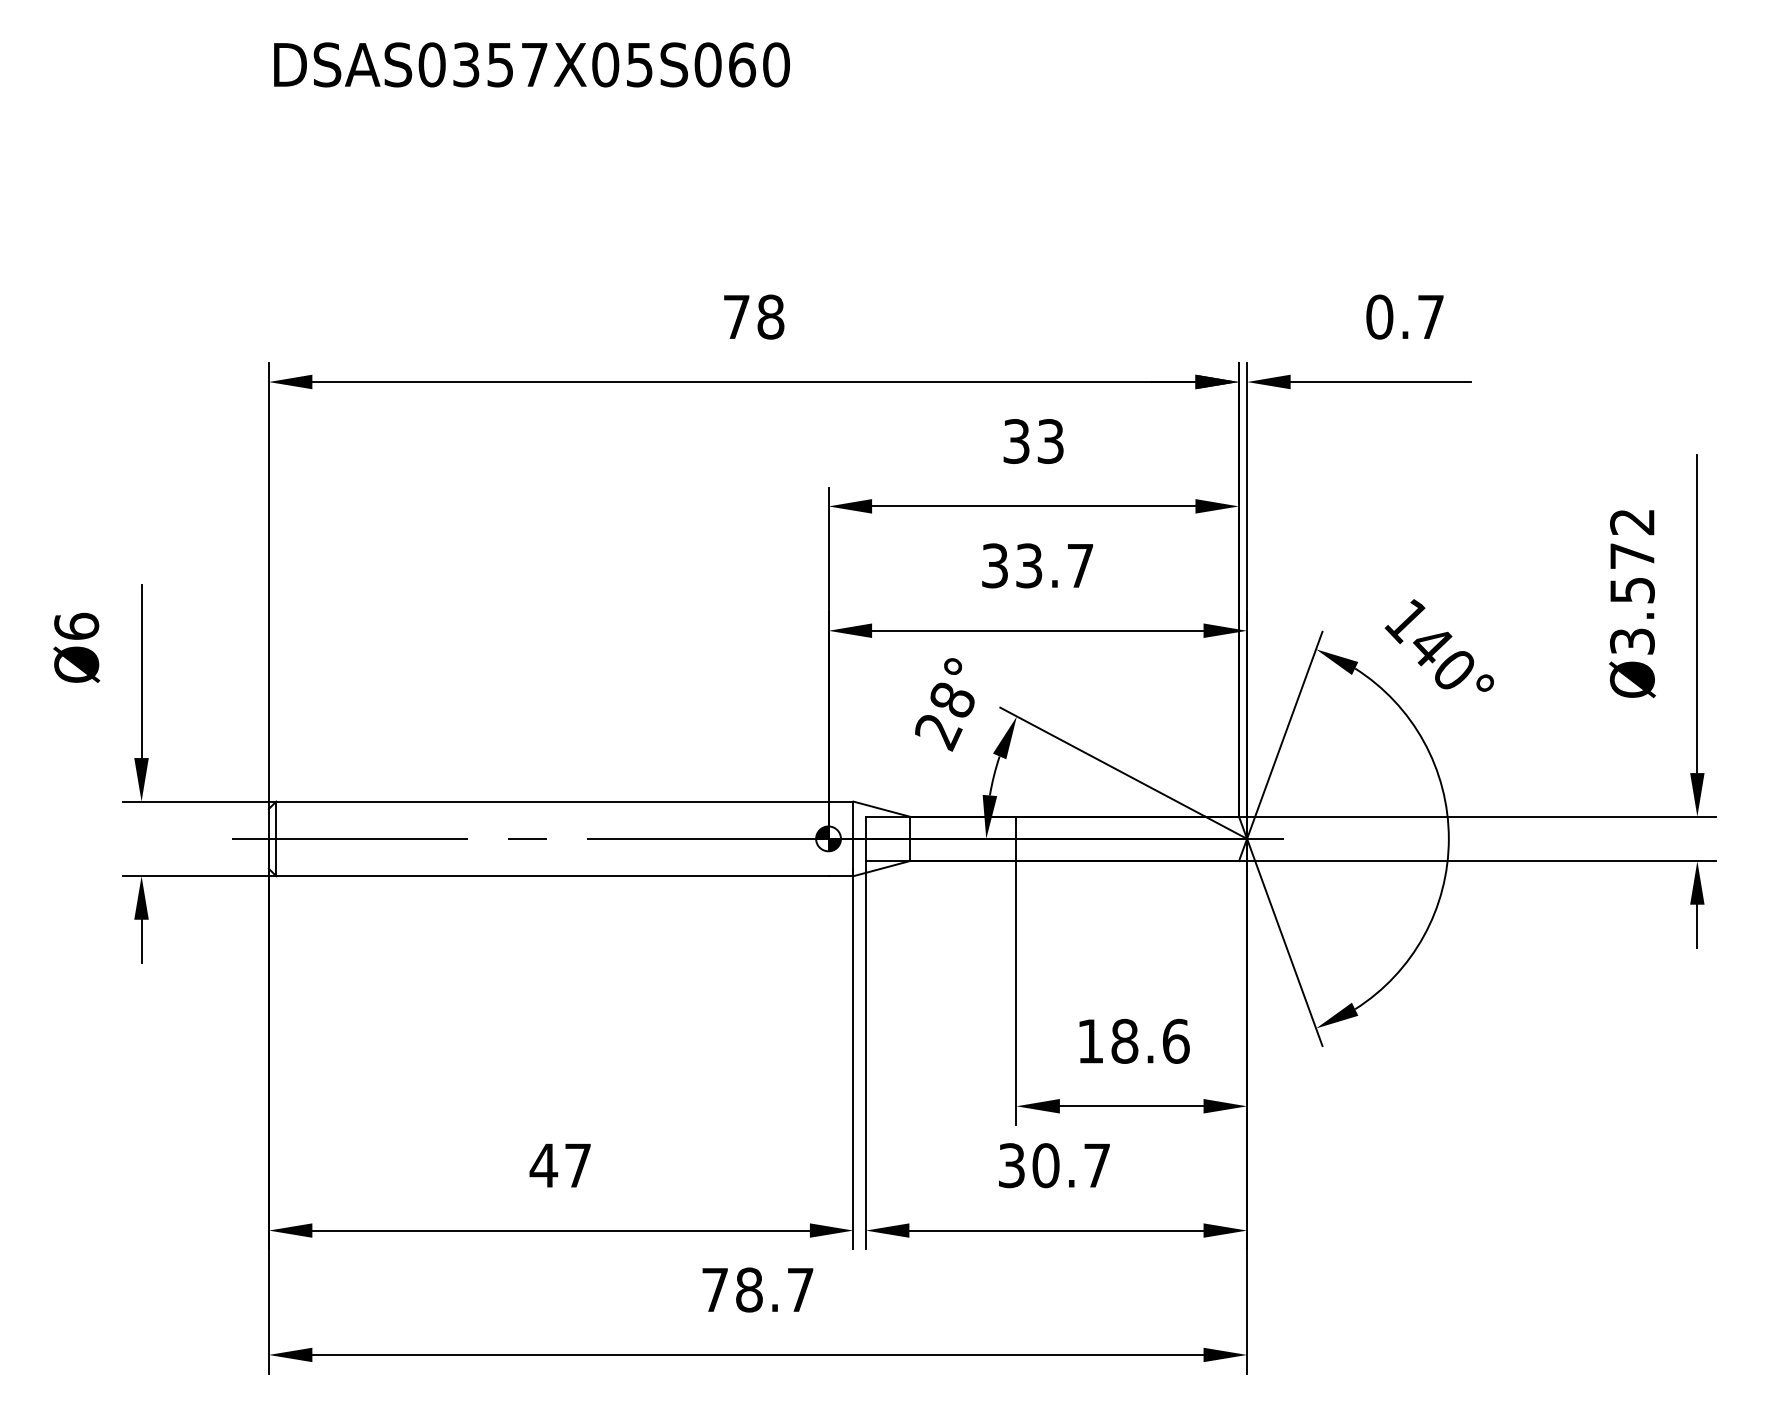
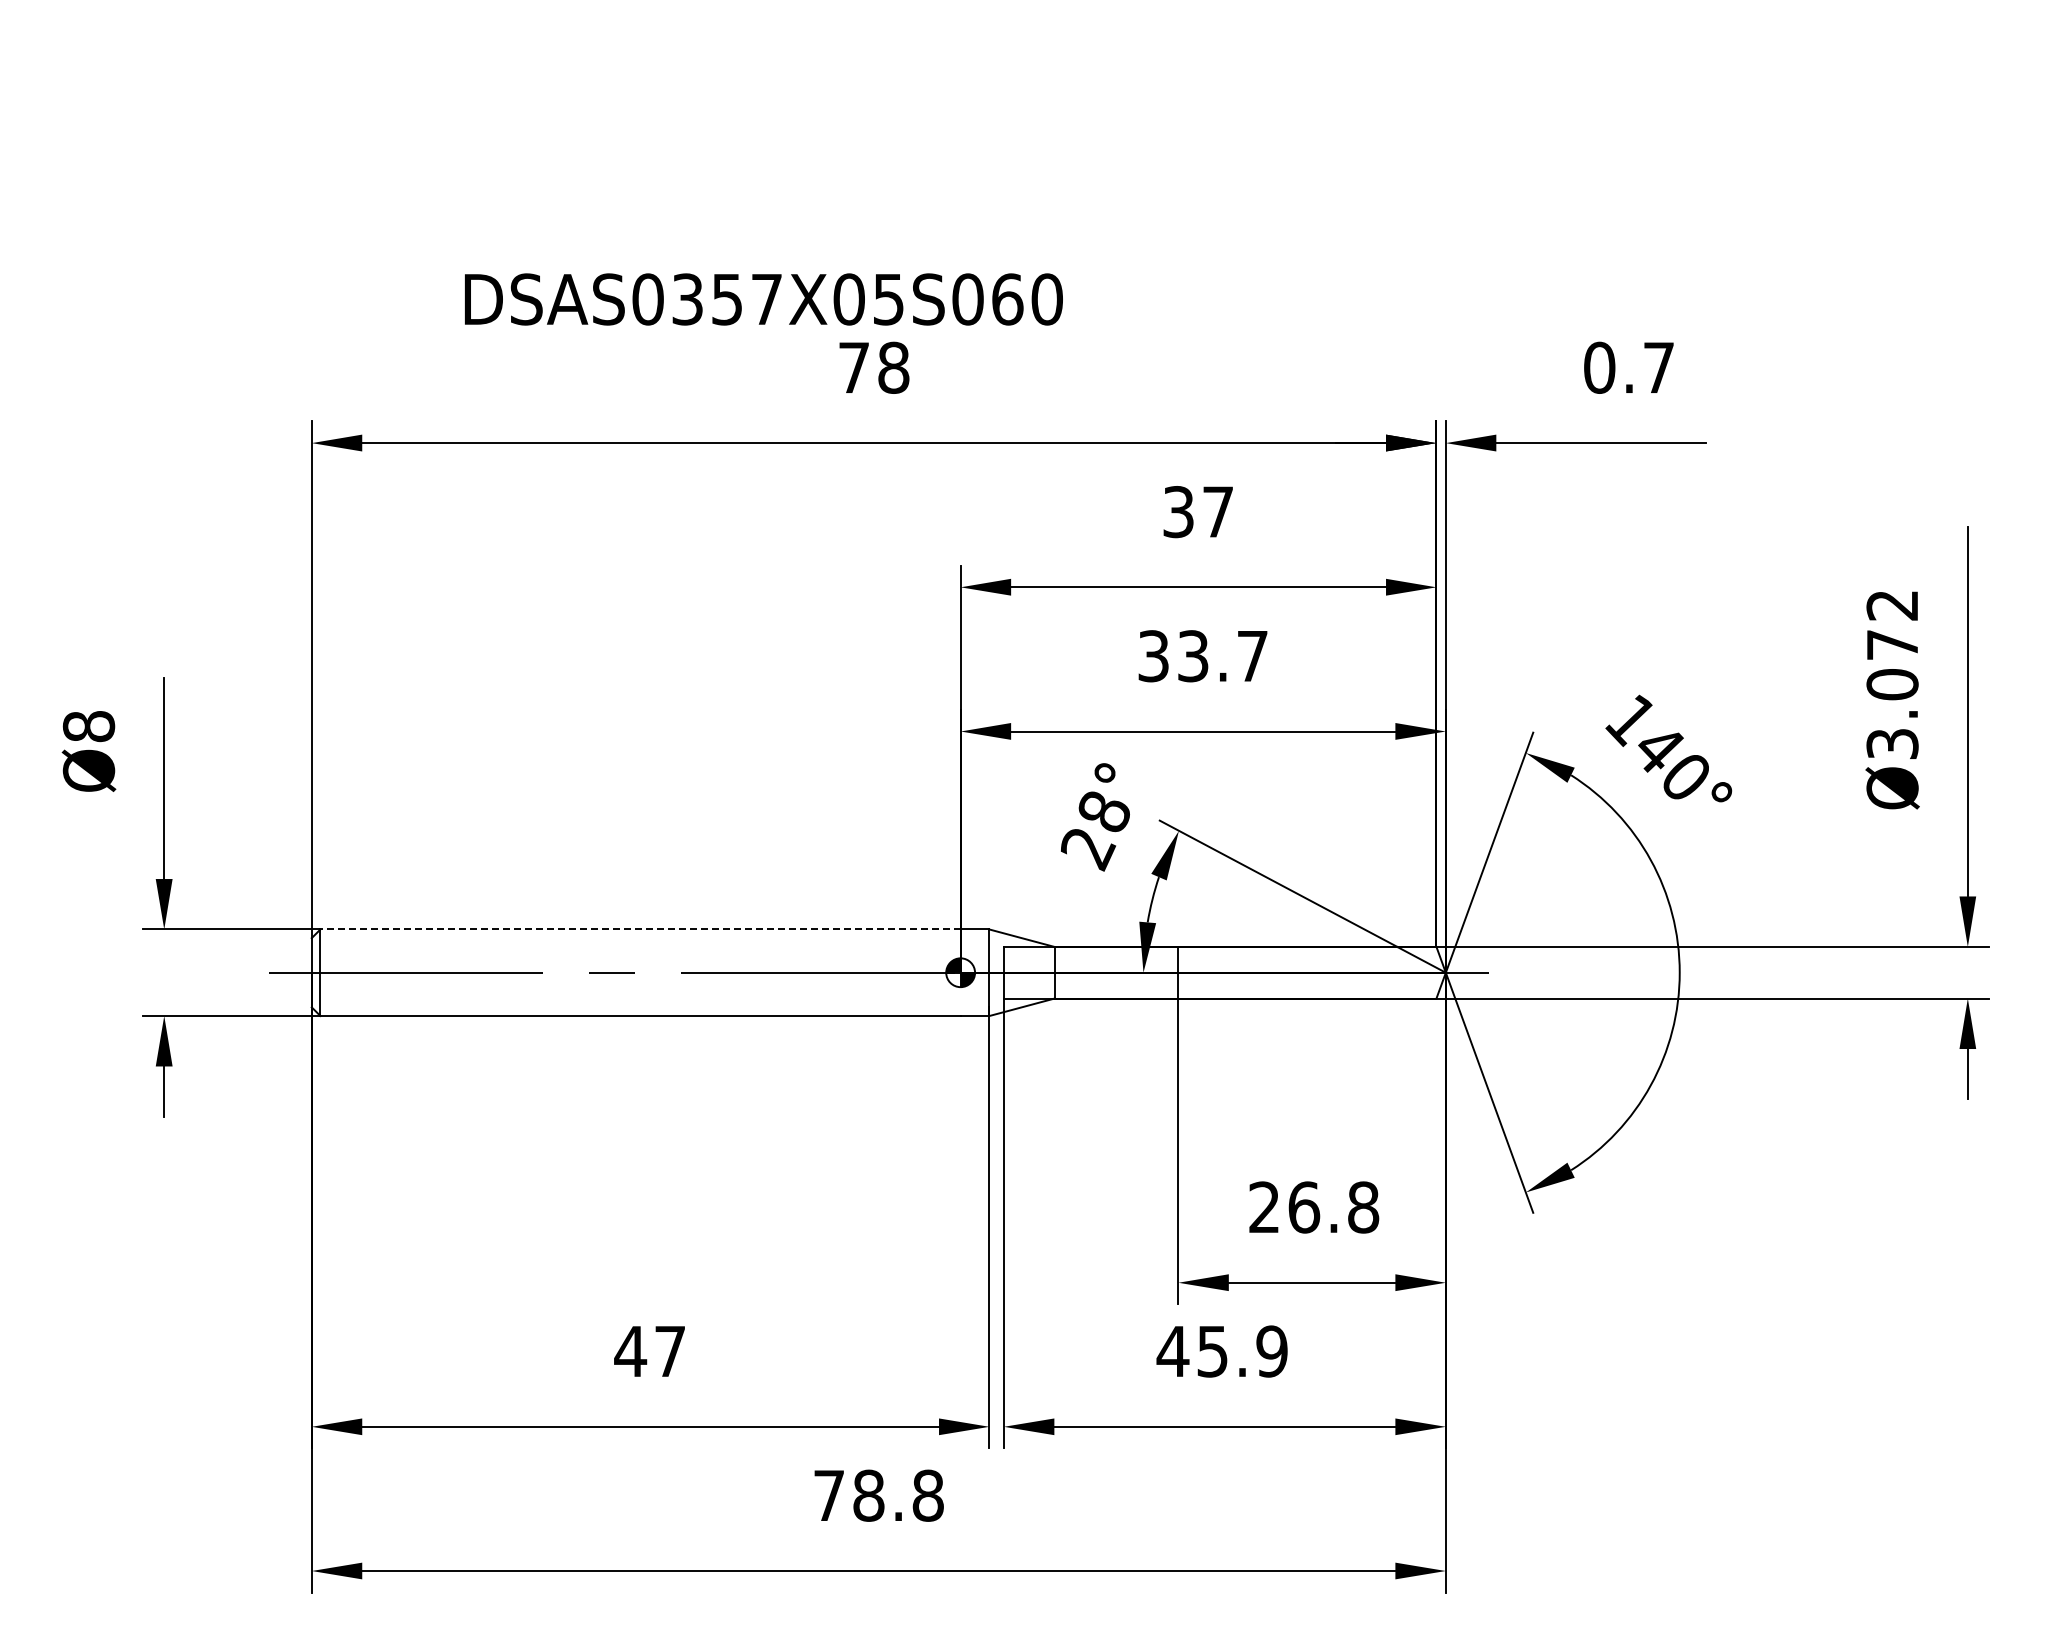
text: (531, 64) -> (763, 299), moved
text: (1050, 441) -> (1218, 512), 33 -> 37
text: (1632, 590) -> (1892, 684), Ø3.572 -> Ø3.072
text: (76, 626) -> (88, 726), Ø6 -> Ø8
line: (552, 801) -> (640, 929), solid -> dashed
text: (1133, 1041) -> (1314, 1207), 18.6 -> 26.8
text: (1053, 1165) -> (1221, 1351), 30.7 -> 45.9
text: (799, 1289) -> (927, 1495), 78.7 -> 78.8

